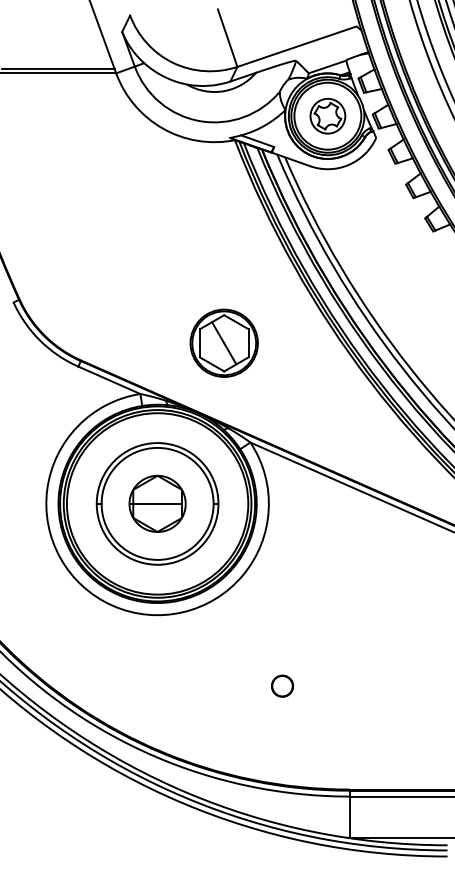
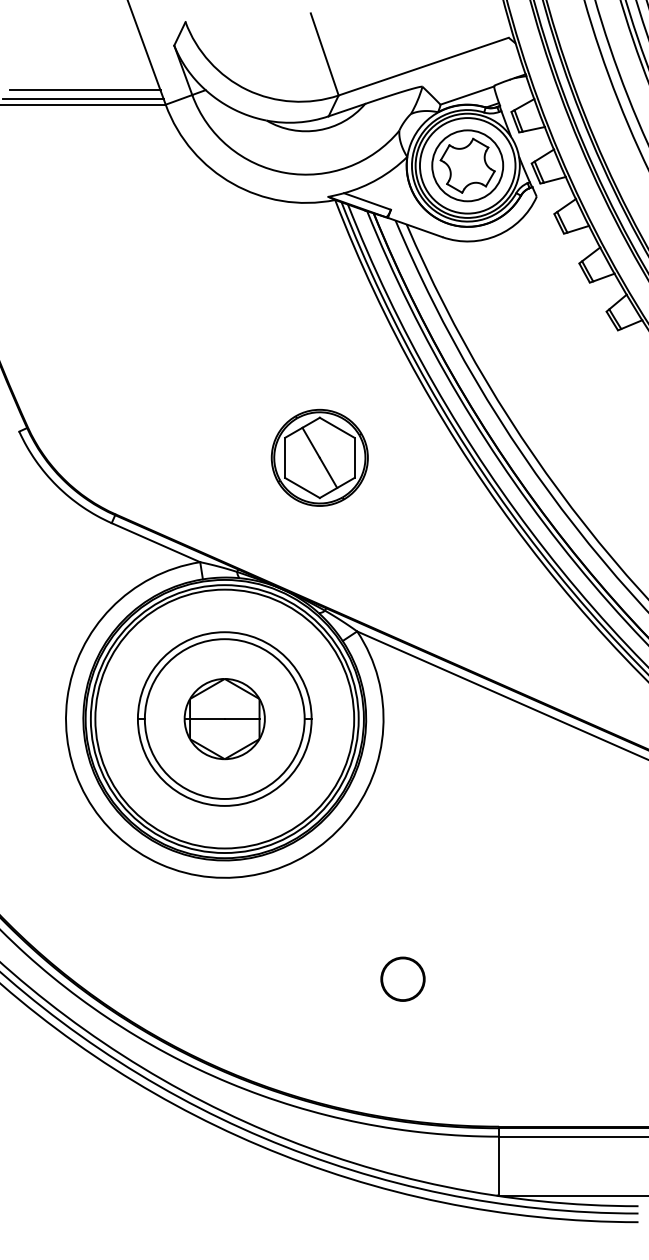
line: (59, 63) -> (84, 90), added
part: (327, 115) -> (467, 165), size x1.43
part: (223, 343) -> (319, 457), moved
circle: (282, 685) -> (402, 978), size x1.43

